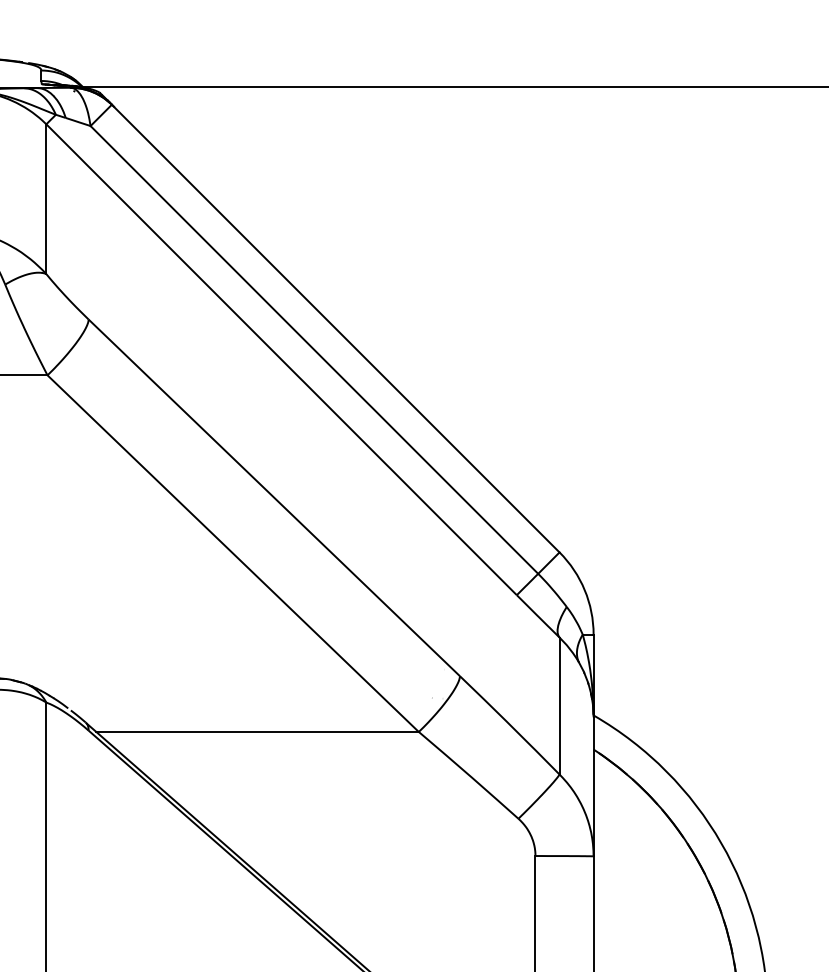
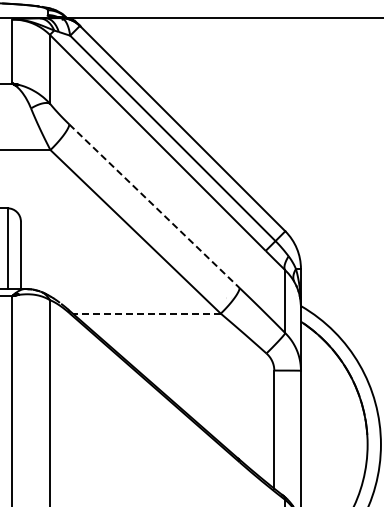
line: (274, 498) -> (154, 206), solid -> dashed
line: (256, 731) -> (146, 313), solid -> dashed

